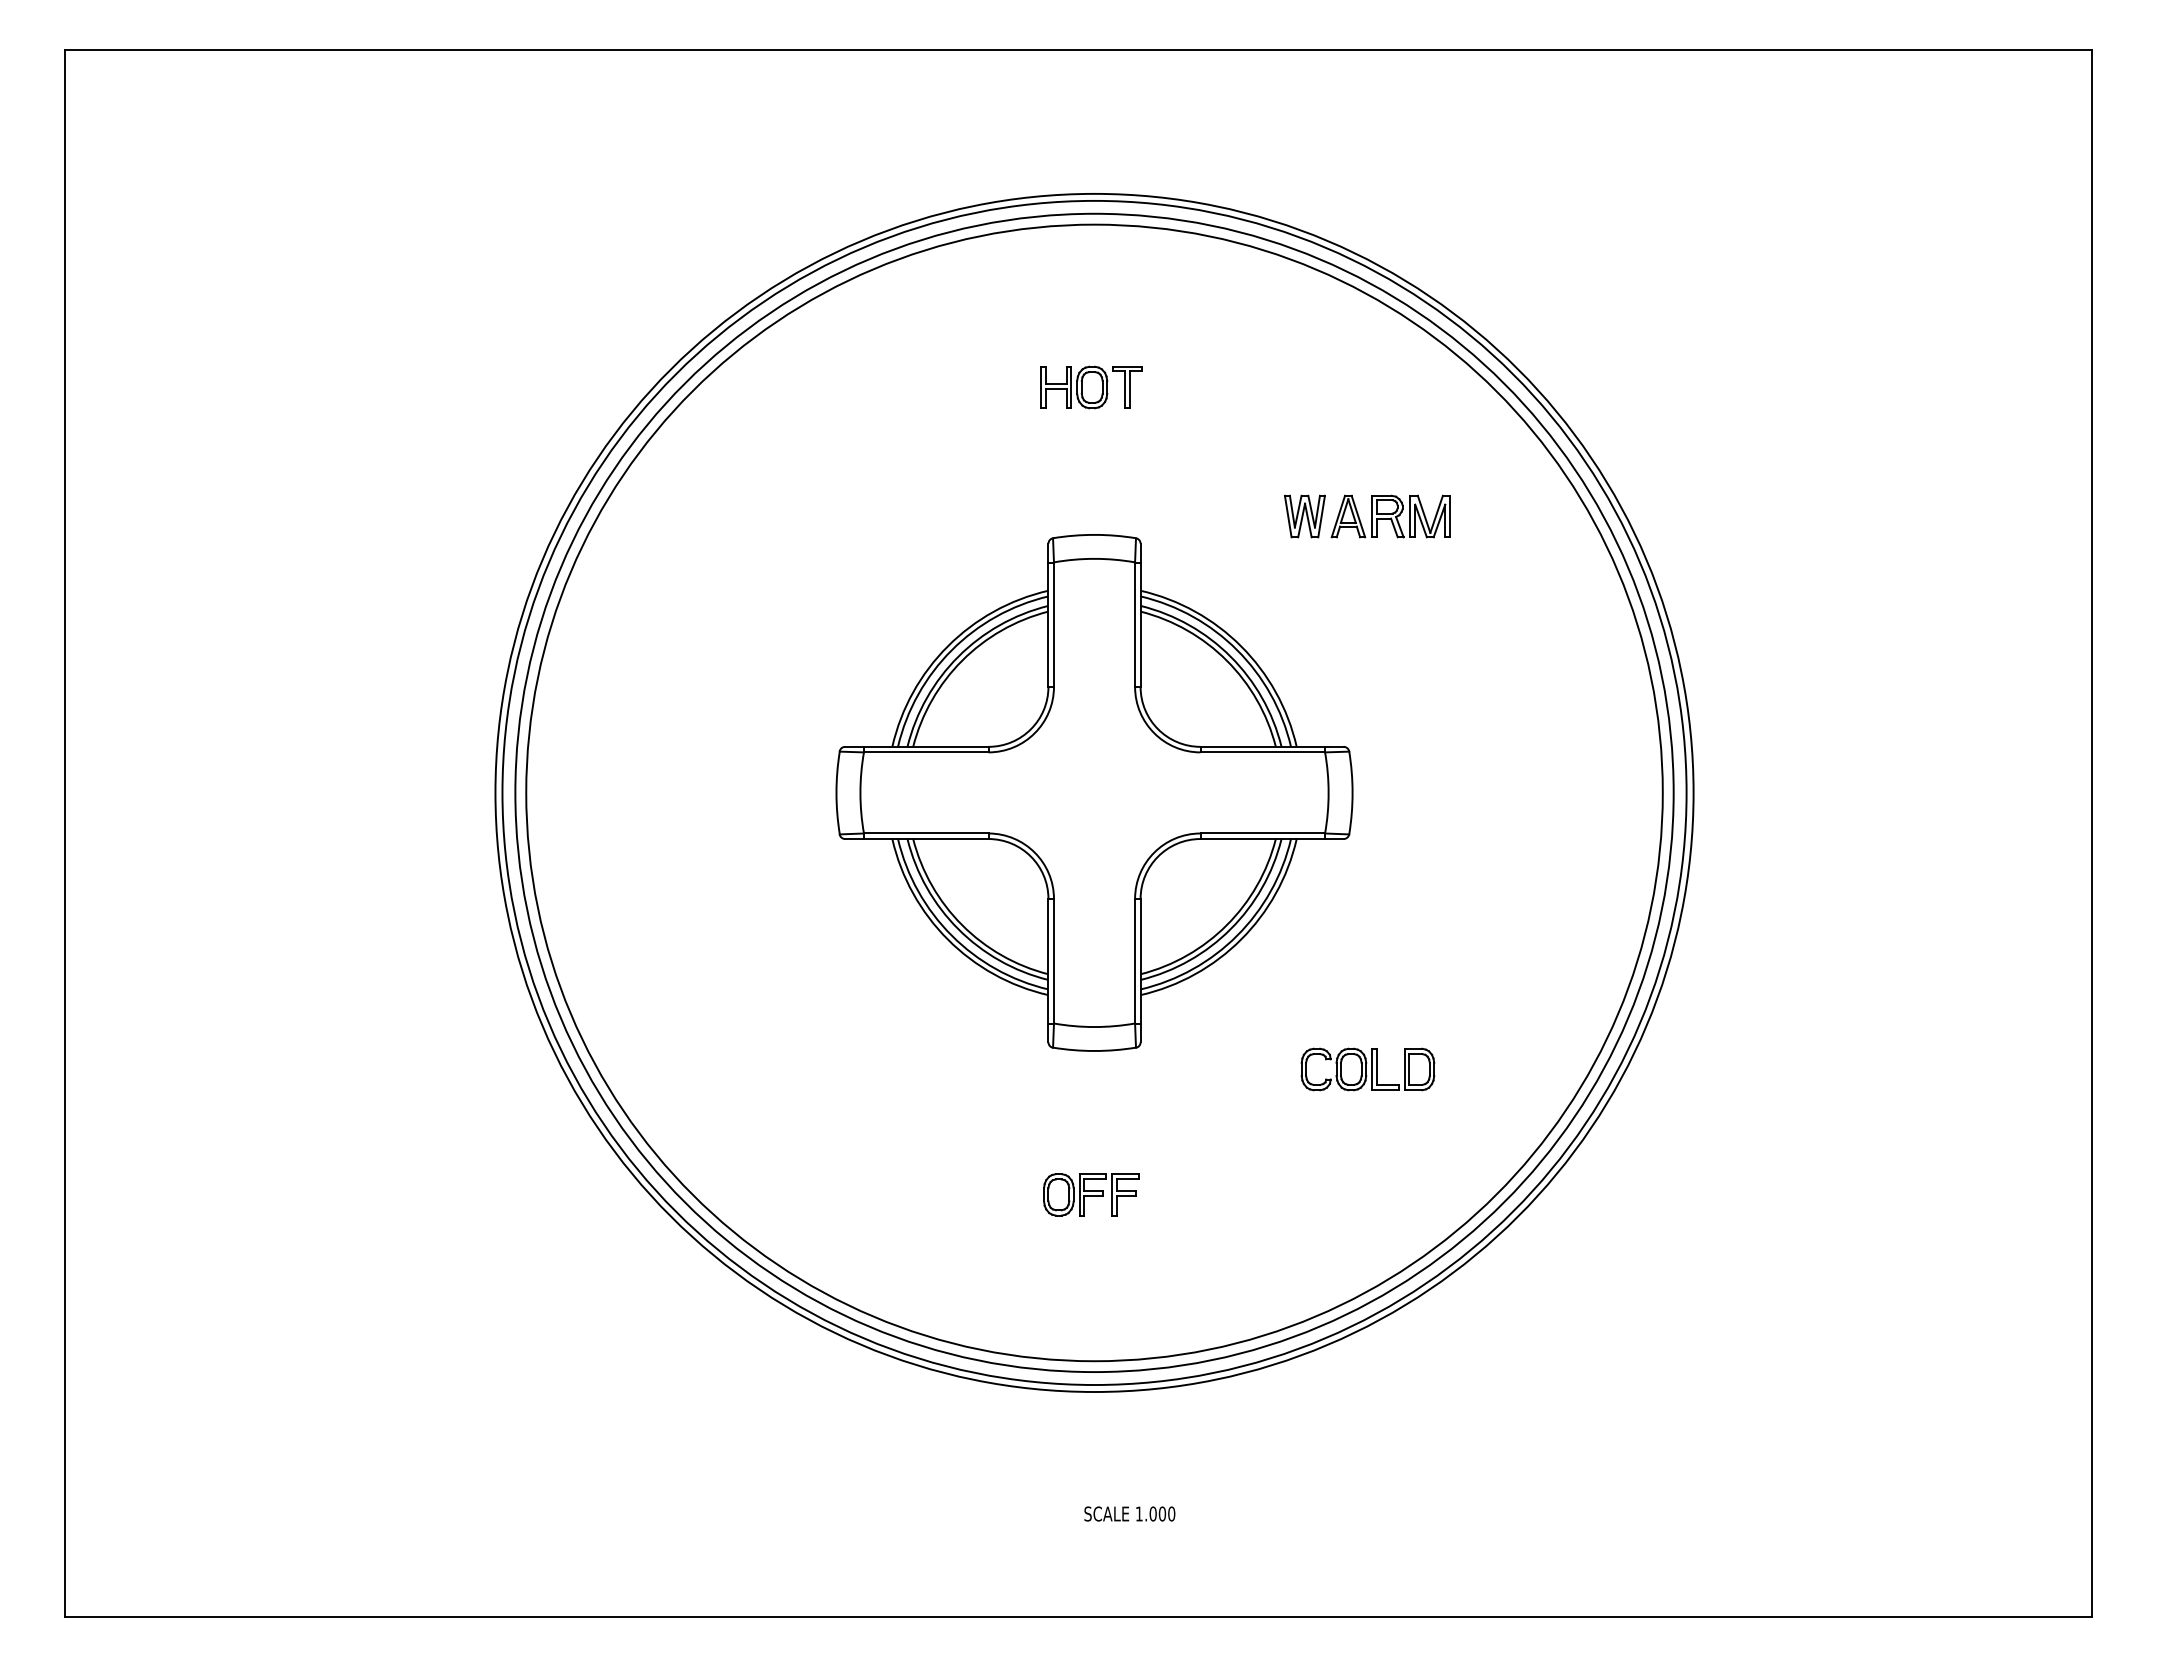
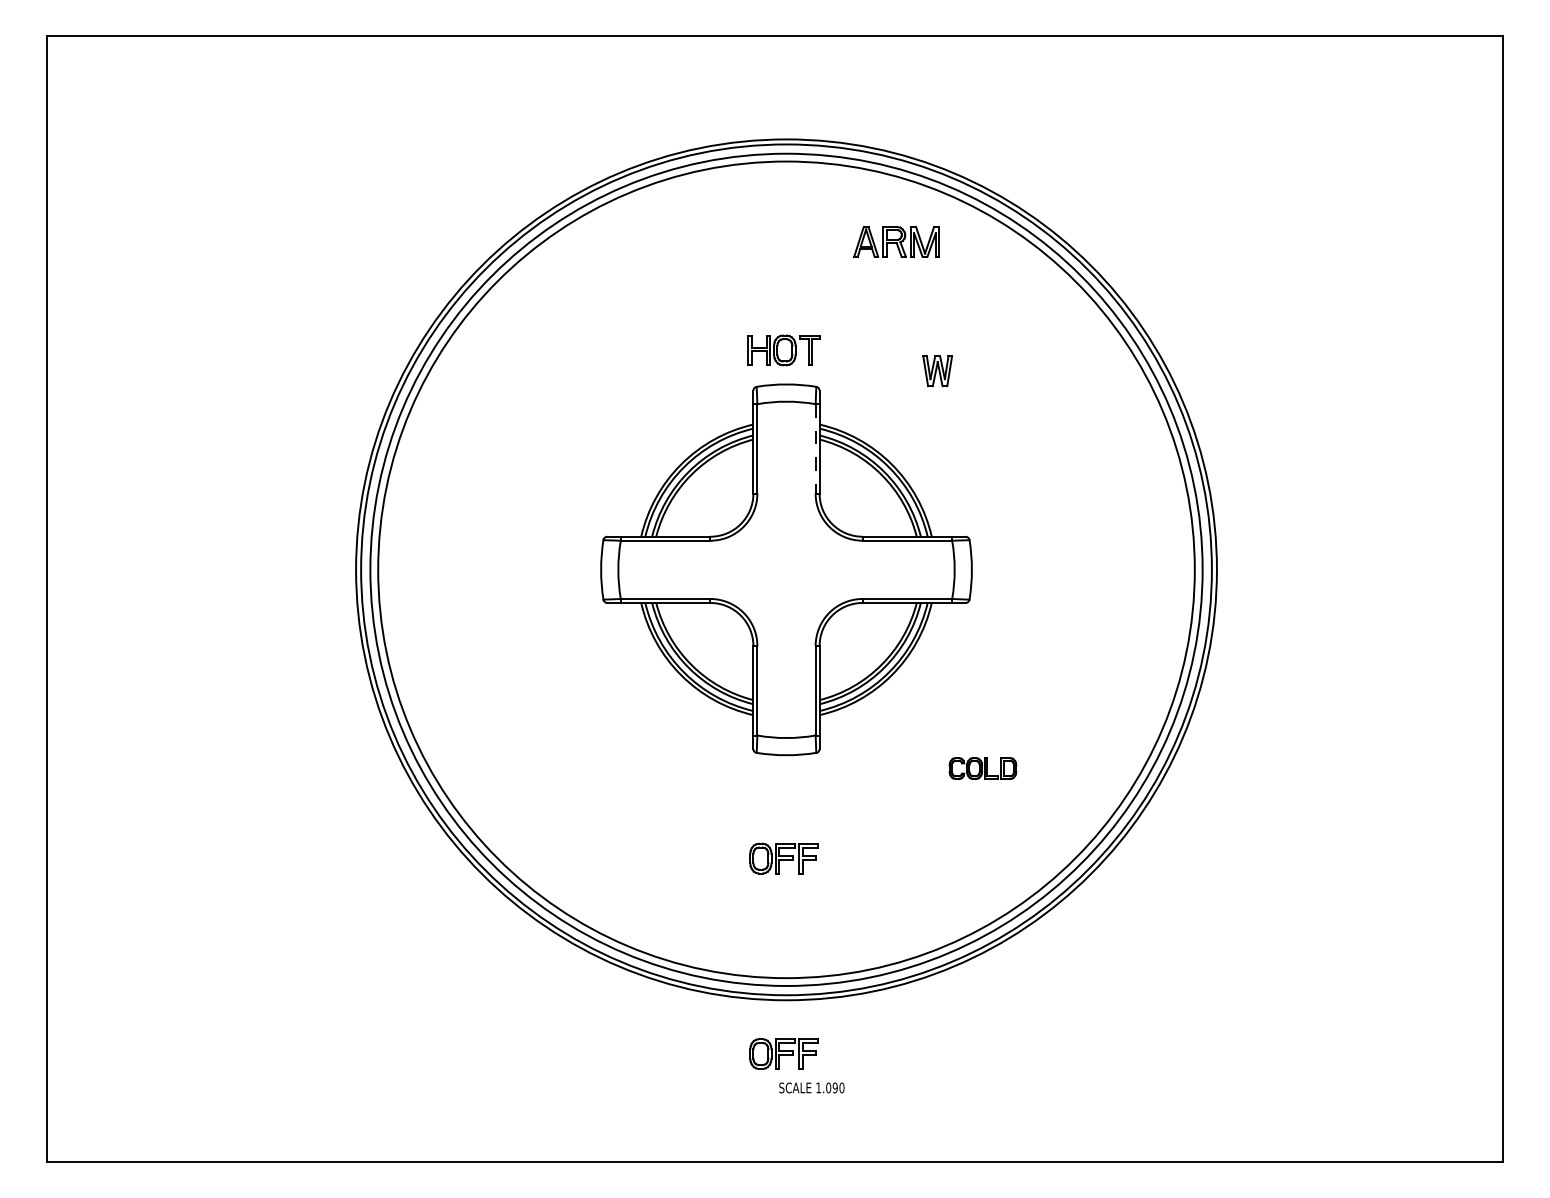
part: (1091, 387) -> (784, 350), moved
part: (1390, 516) -> (896, 241), moved
line: (1135, 625) -> (815, 449), solid -> dashed
part: (1367, 1069) -> (982, 768), size x0.7
part: (1091, 1466) -> (784, 1053), added
text: (1161, 1513) -> (834, 1087), 1.000 -> 1.090

